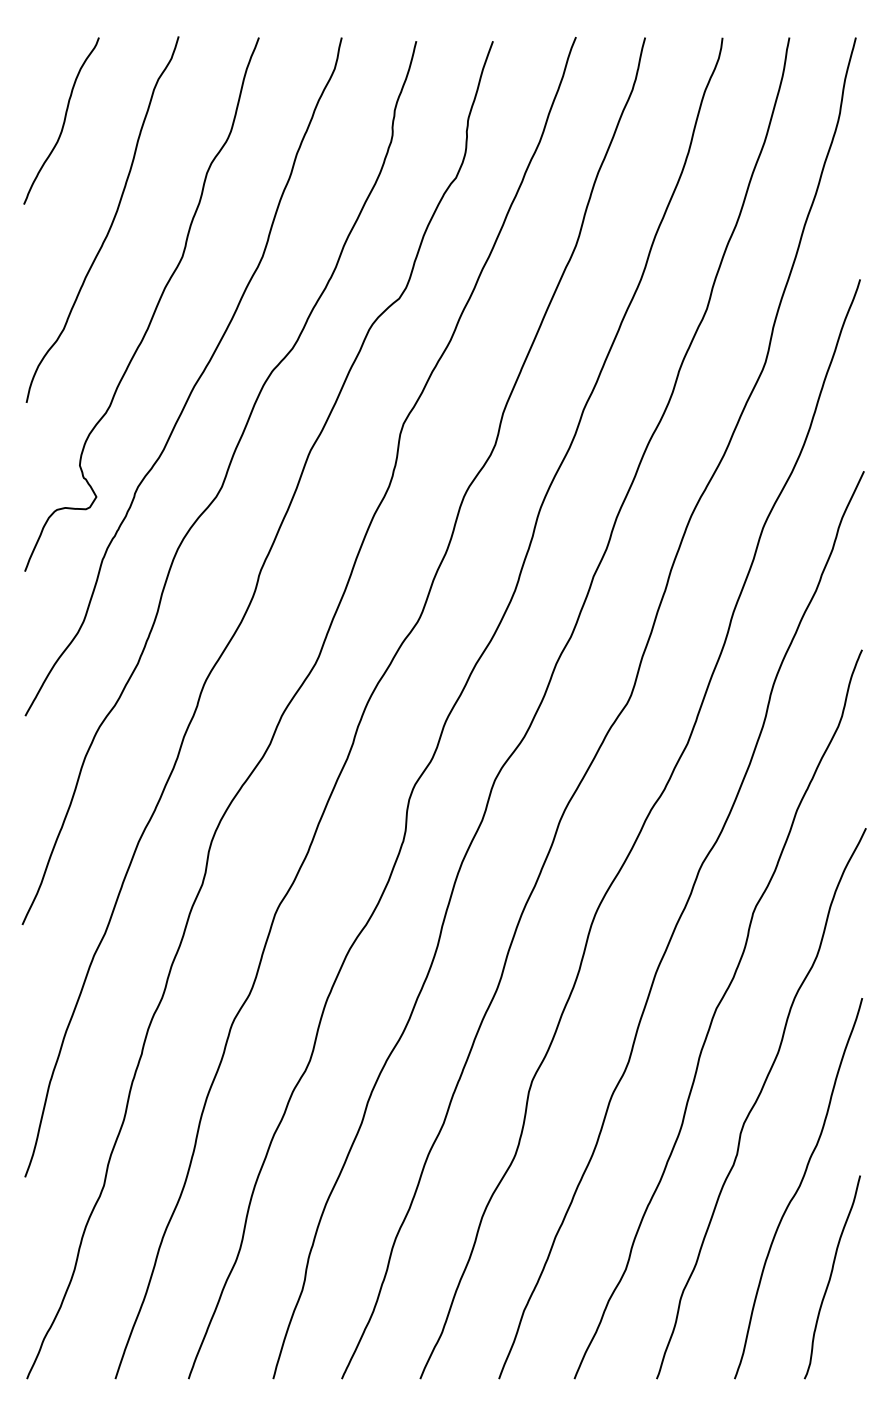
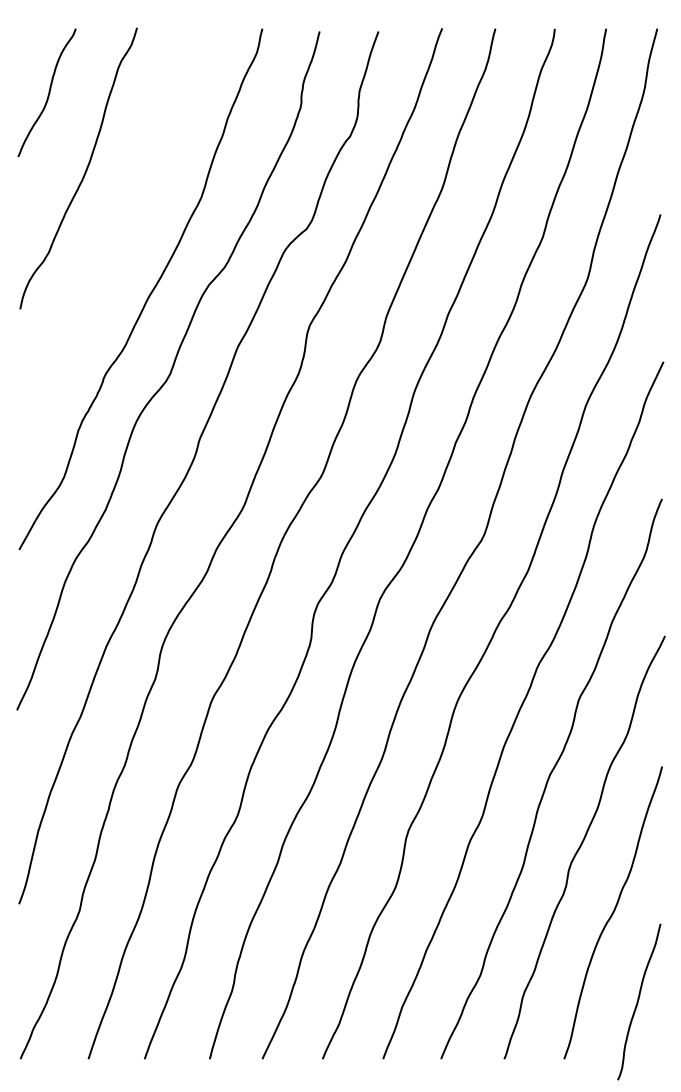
curve: (154, 308) -> (118, 236), removed
curve: (831, 1276) -> (638, 1001), moved

